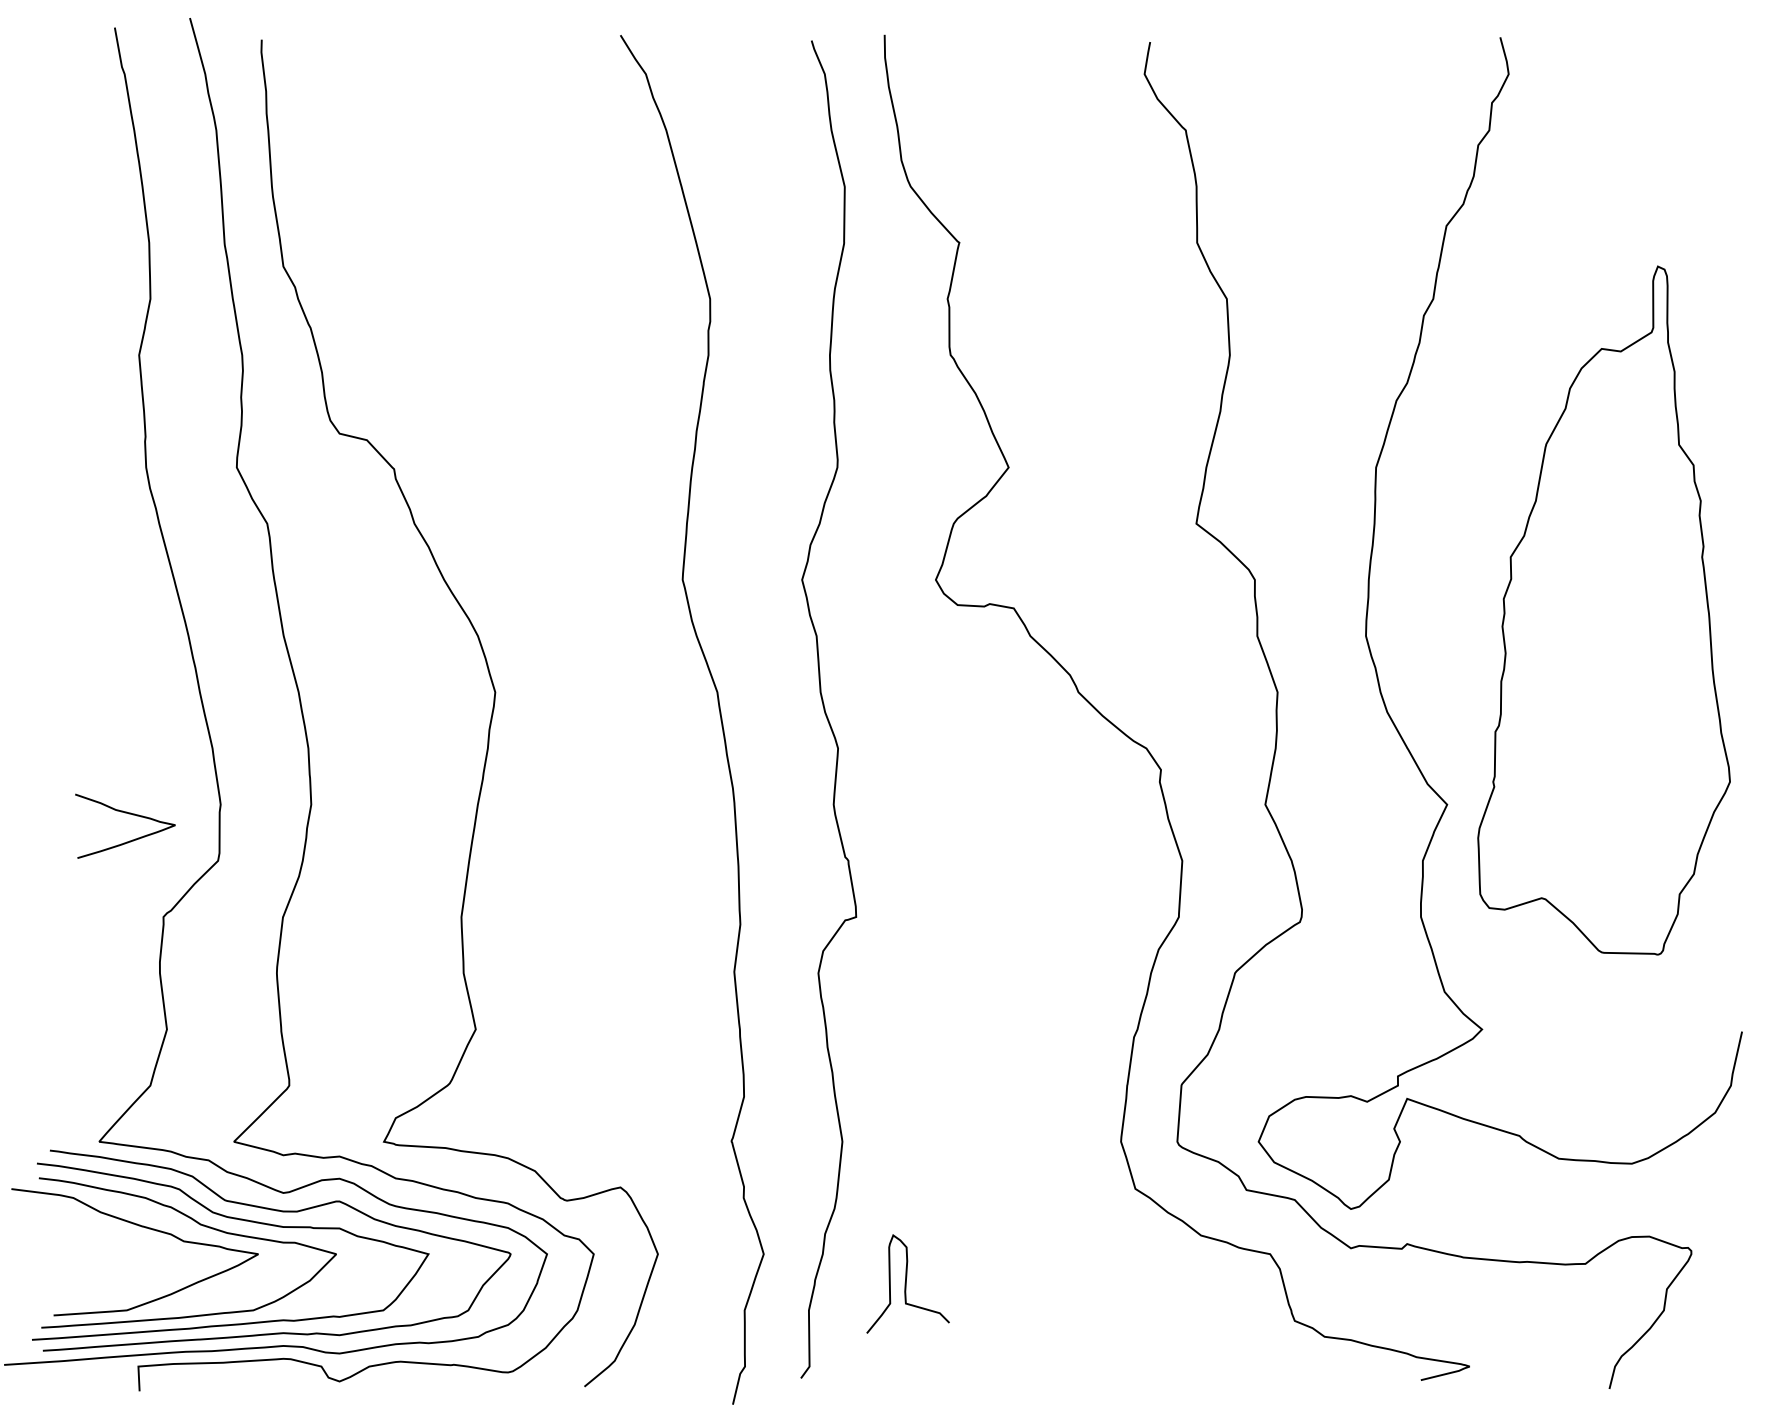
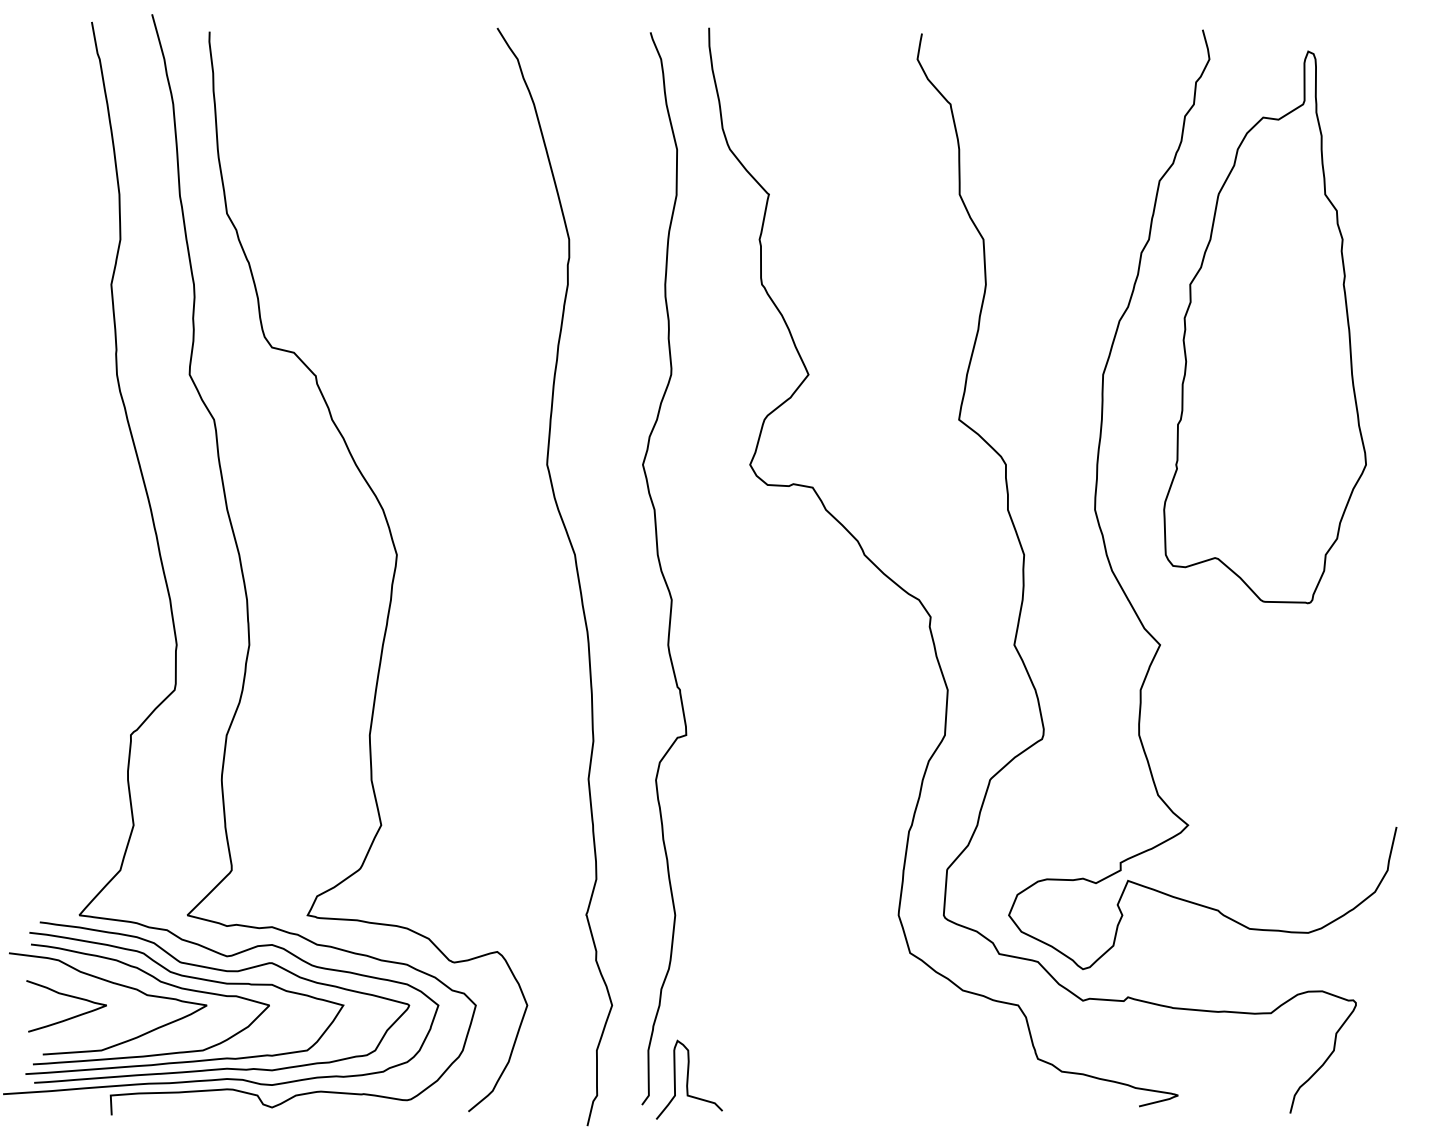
part: (1603, 610) -> (1264, 327), moved
curve: (128, 814) -> (69, 996), moved
curve: (906, 1283) -> (688, 1079), moved

